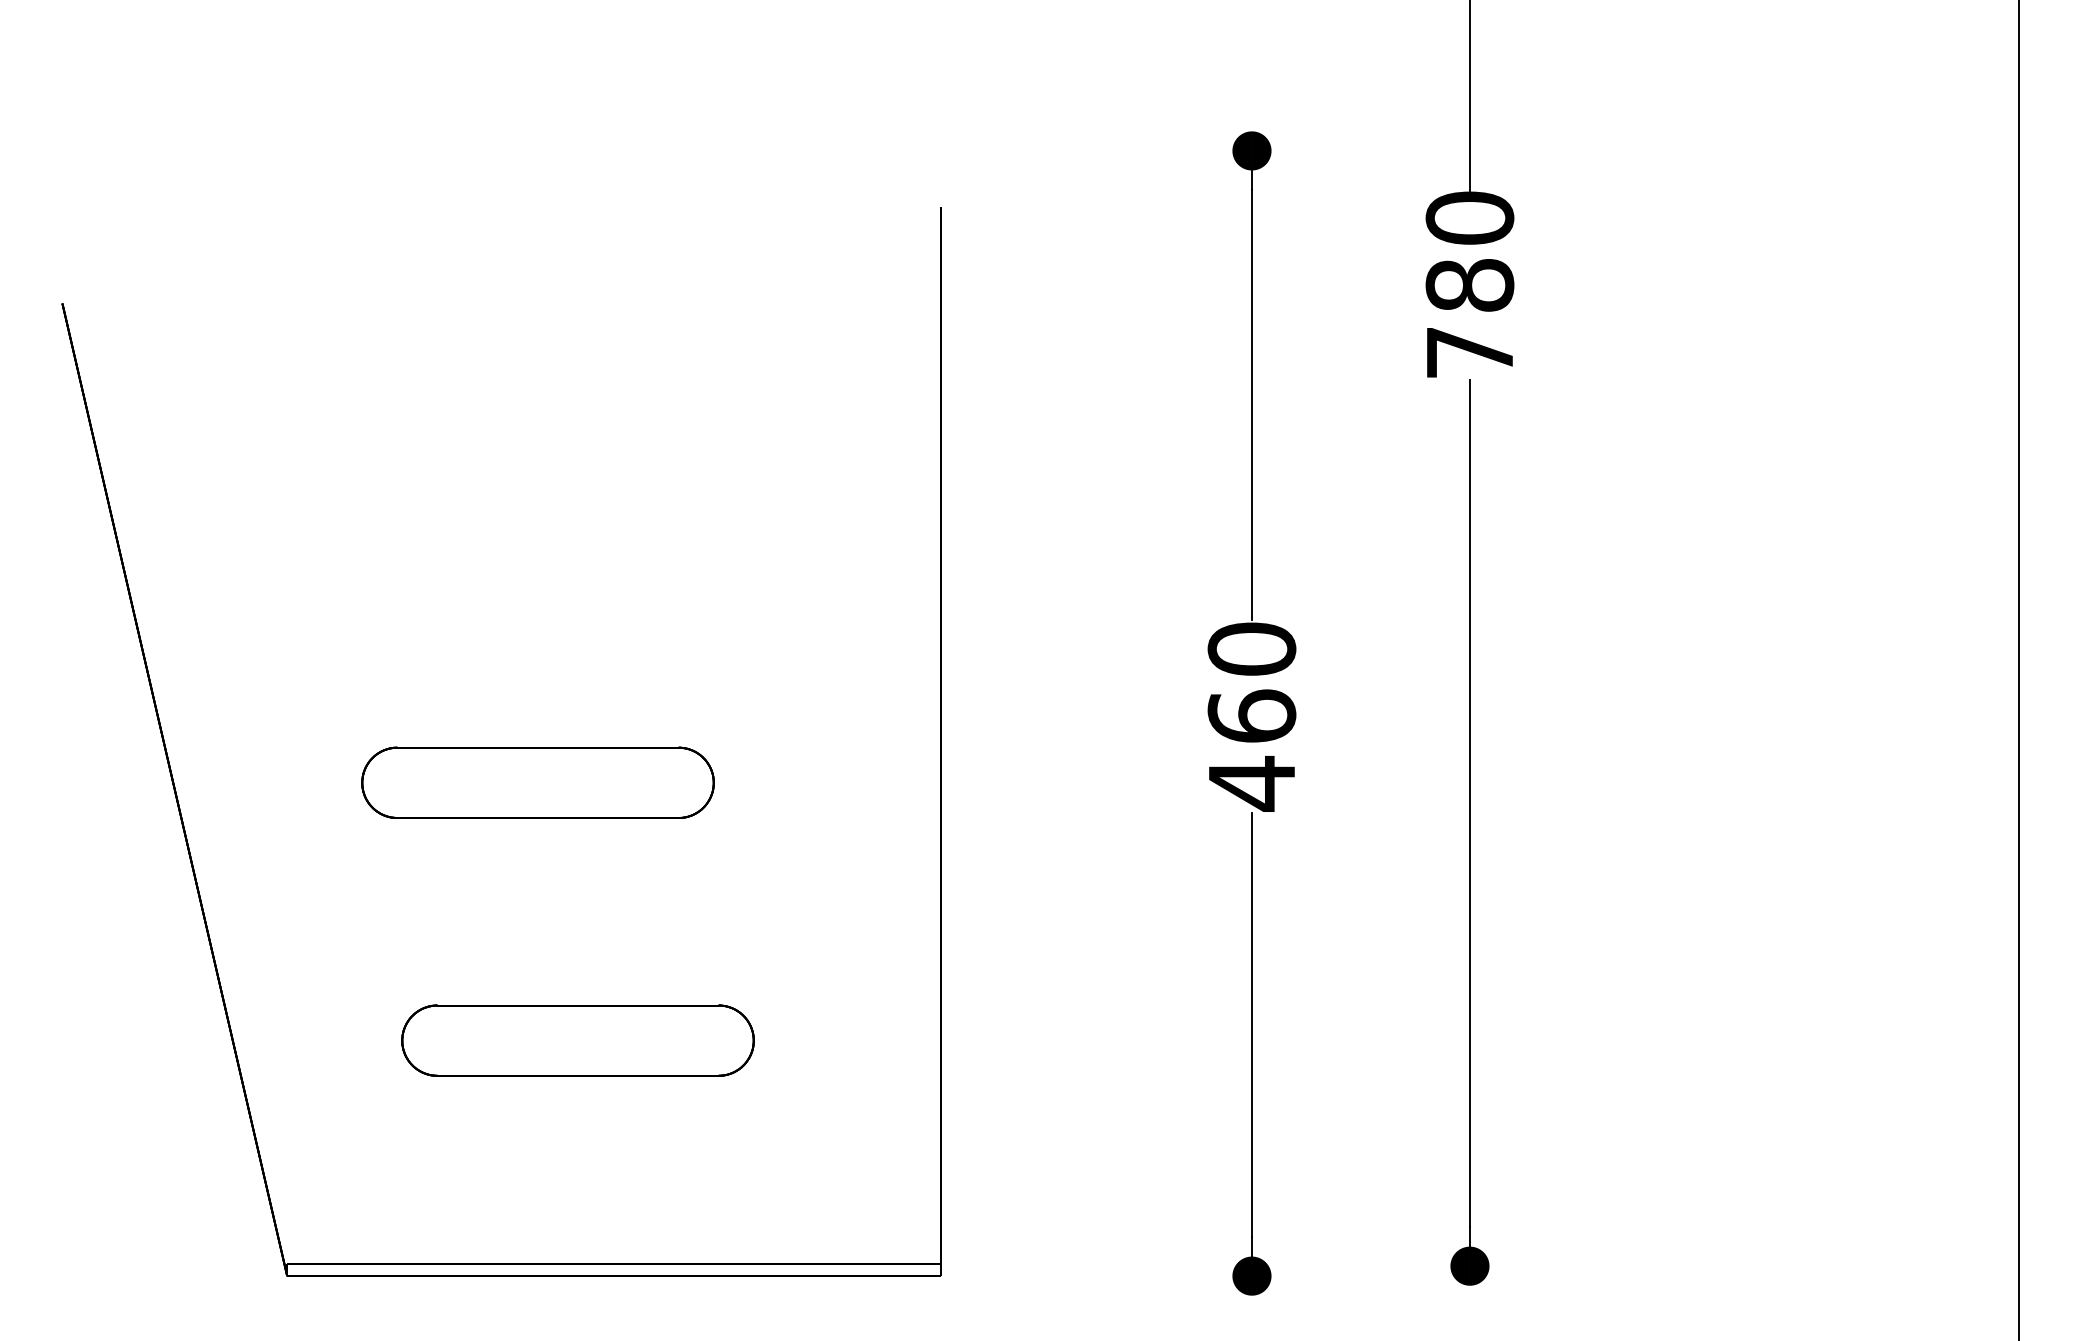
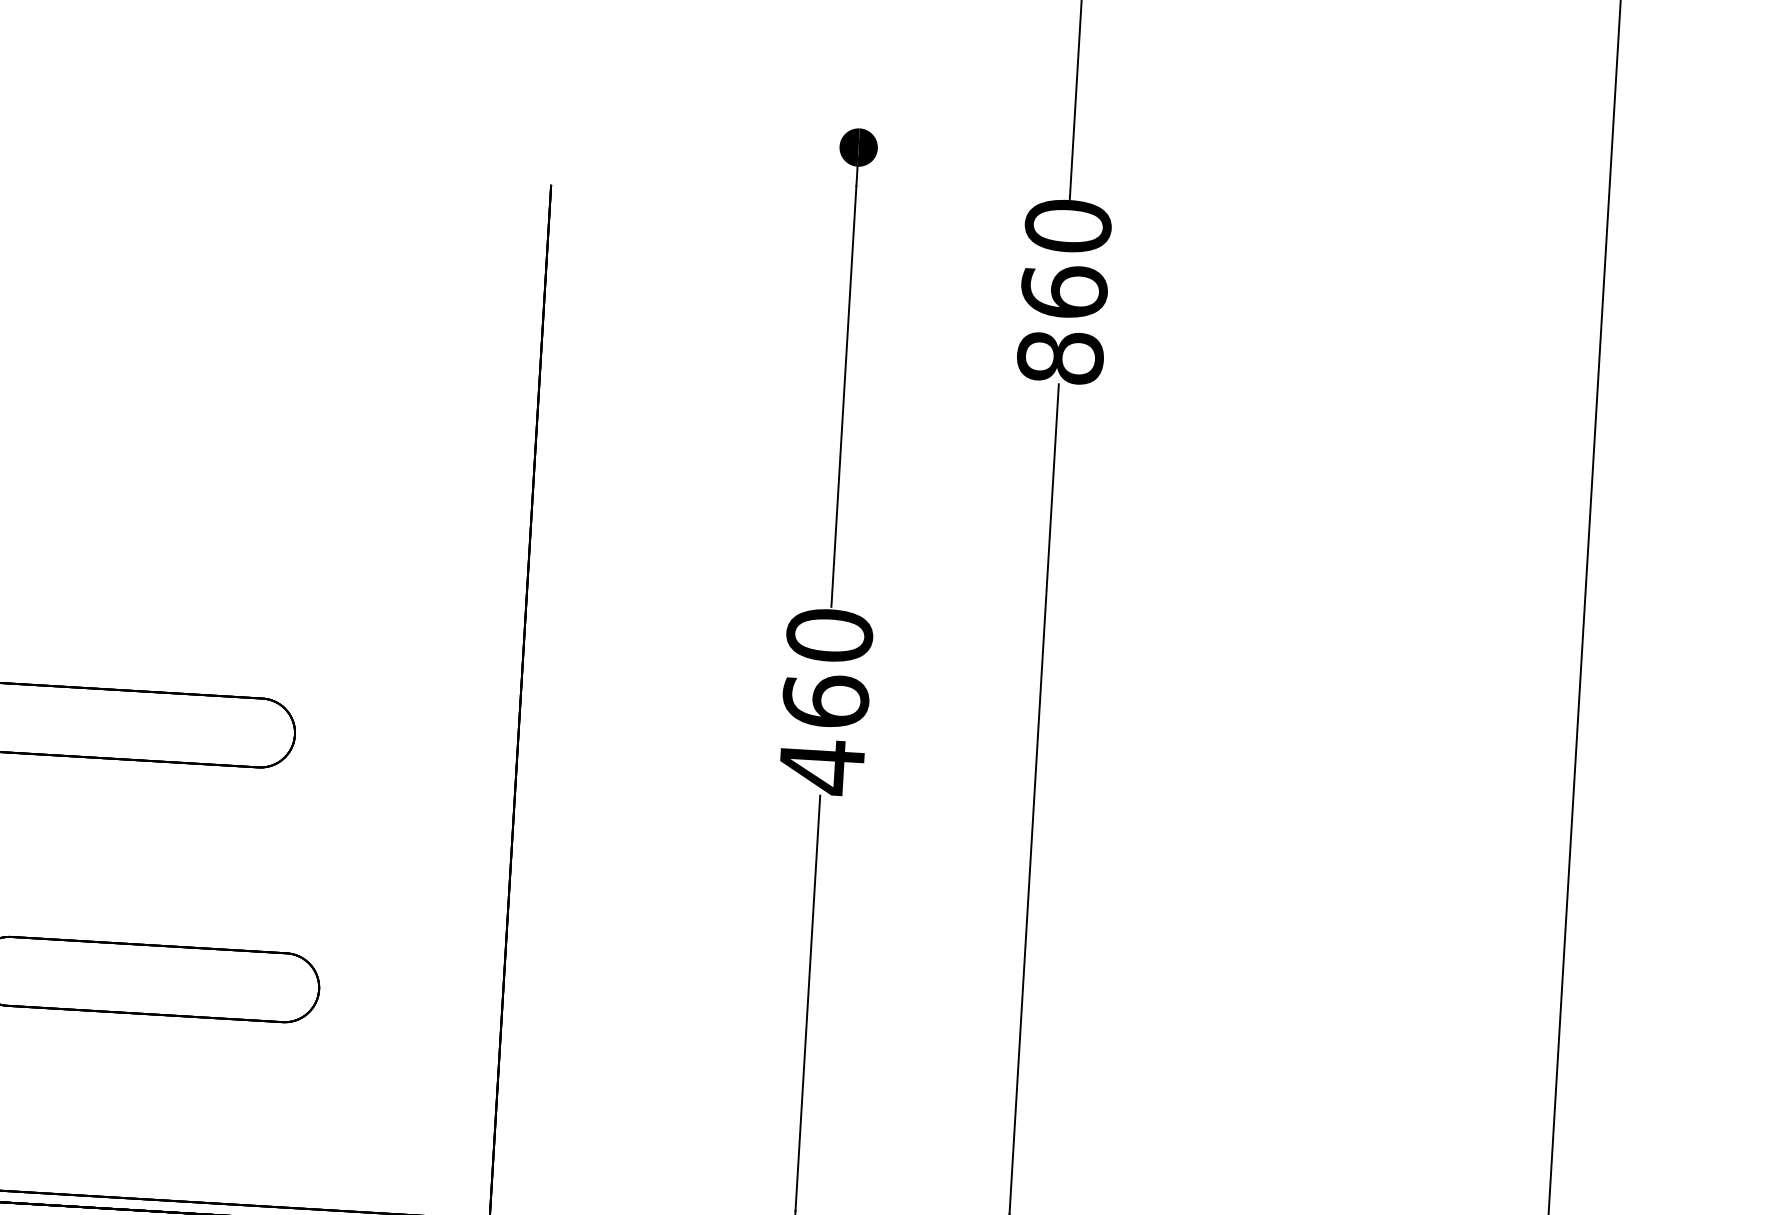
text: (1469, 318) -> (1061, 324), 780 -> 860

